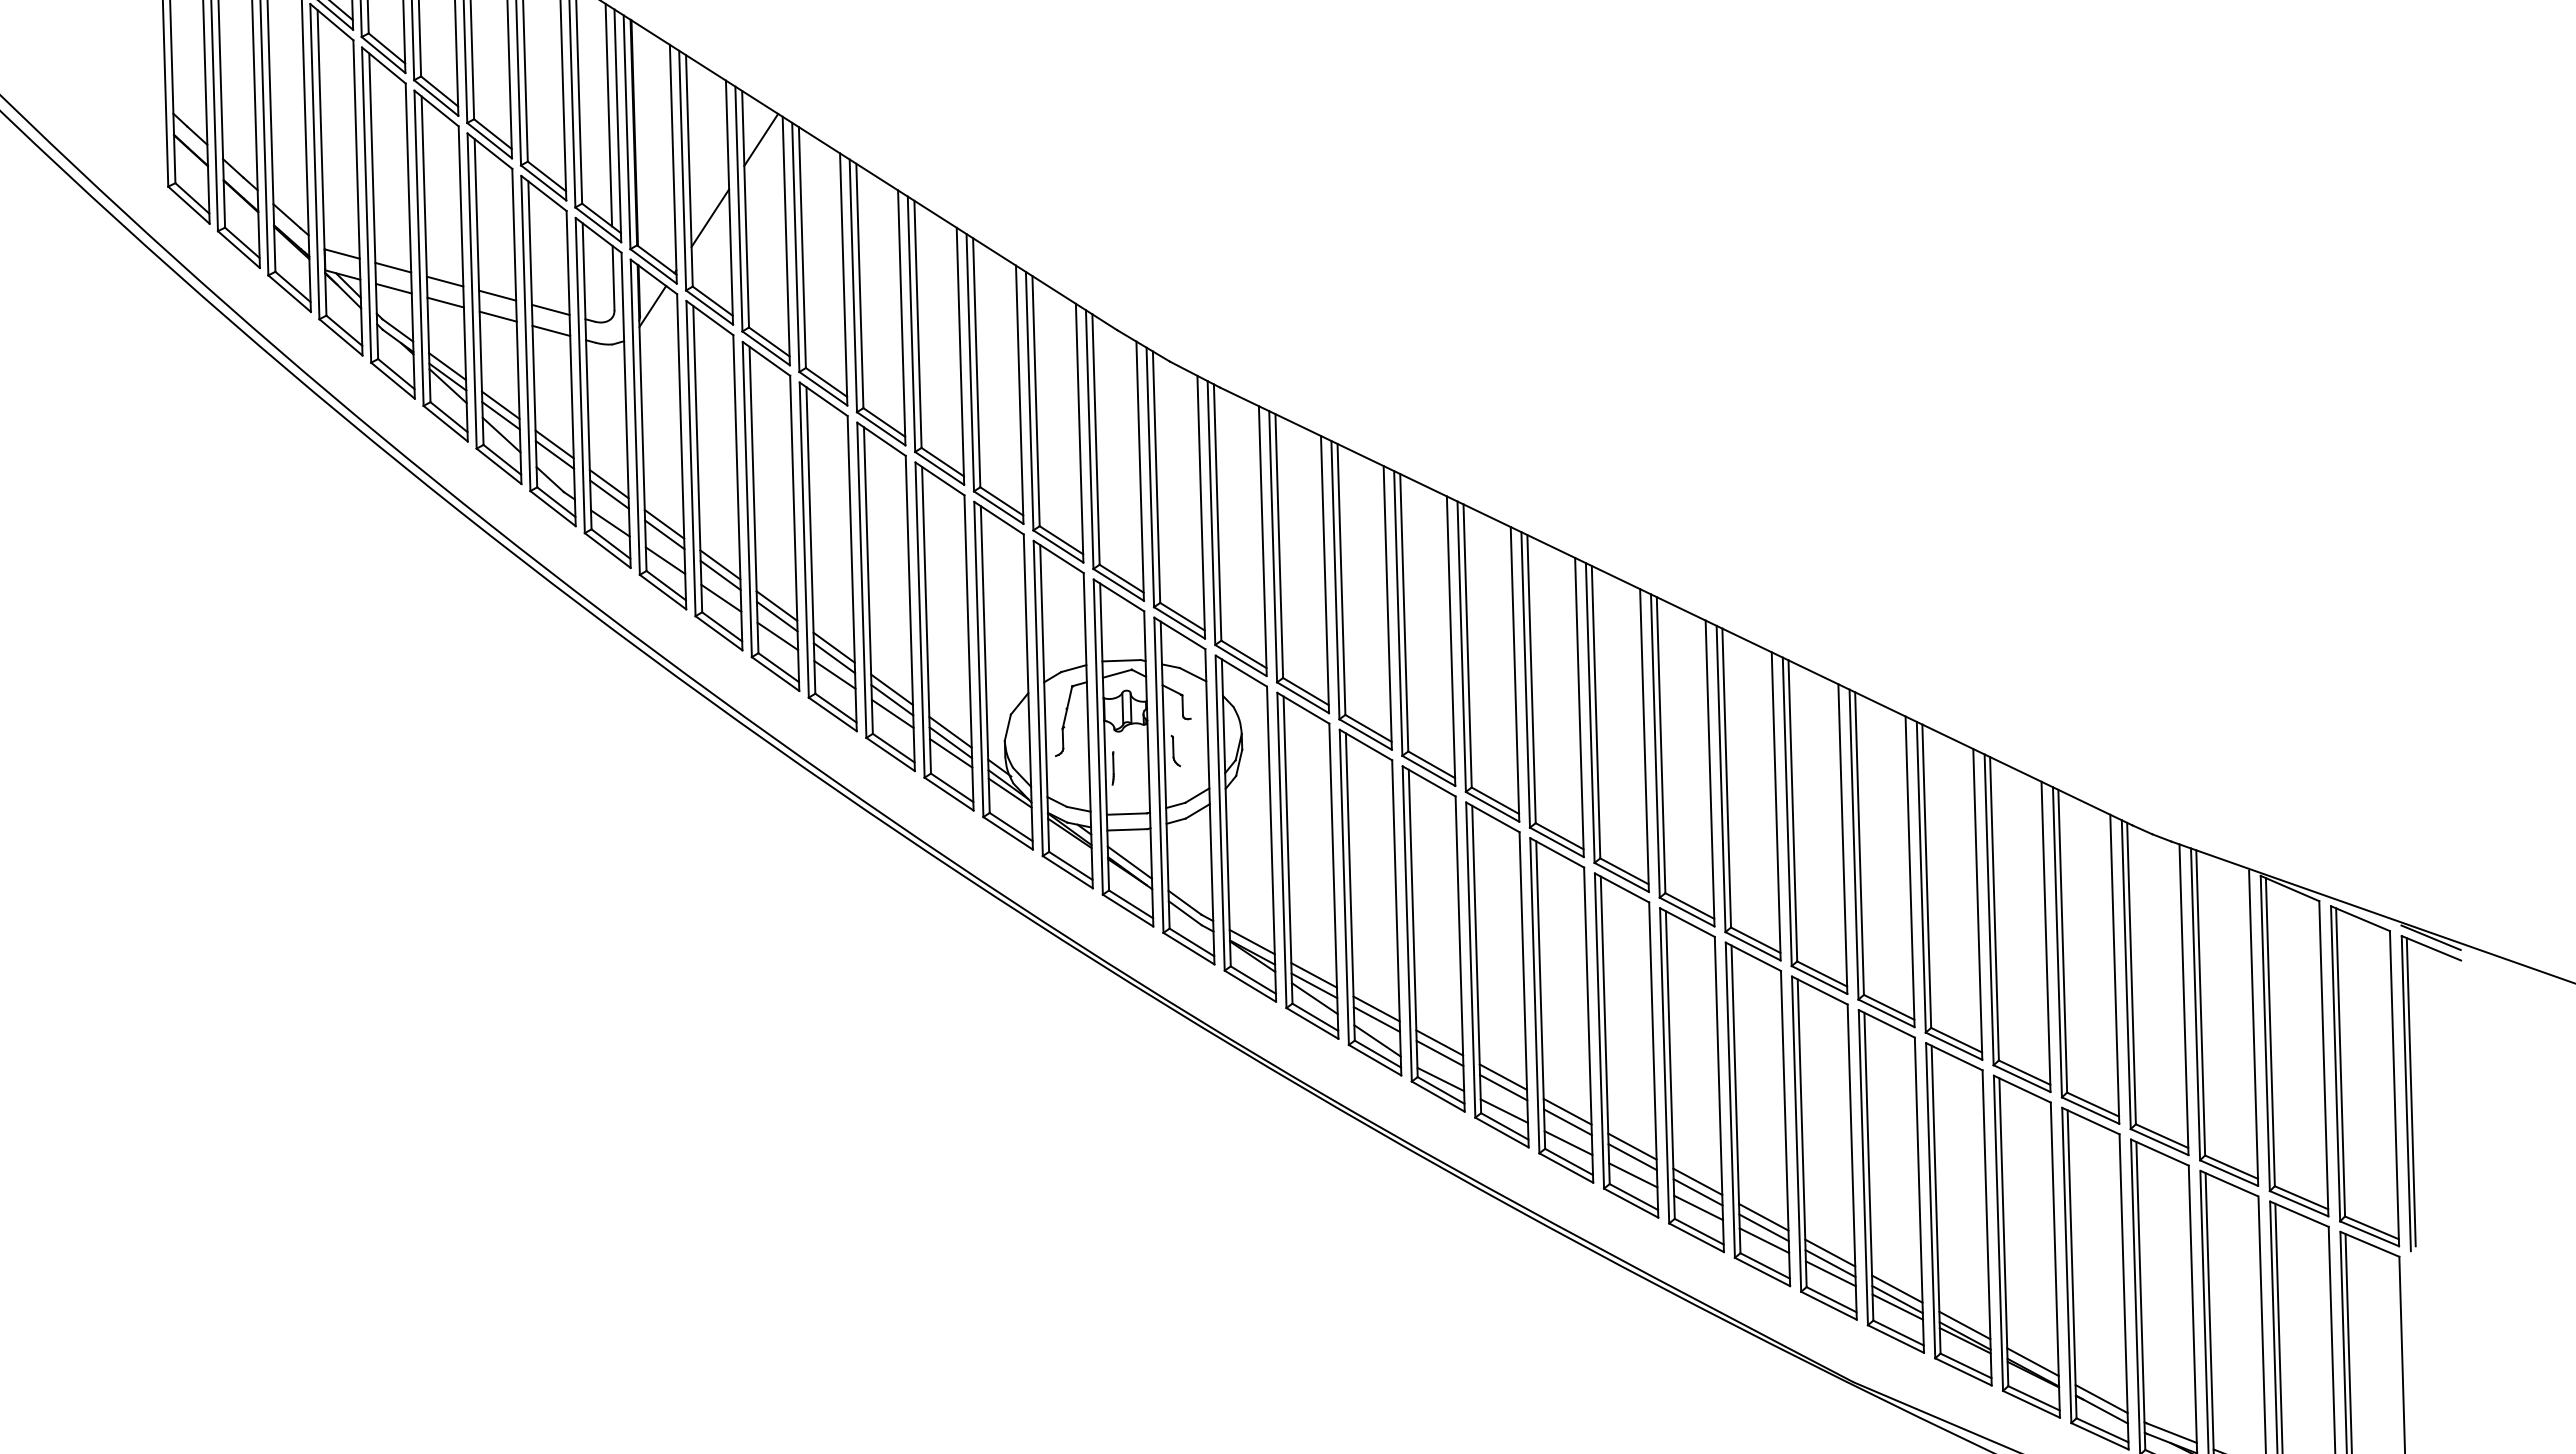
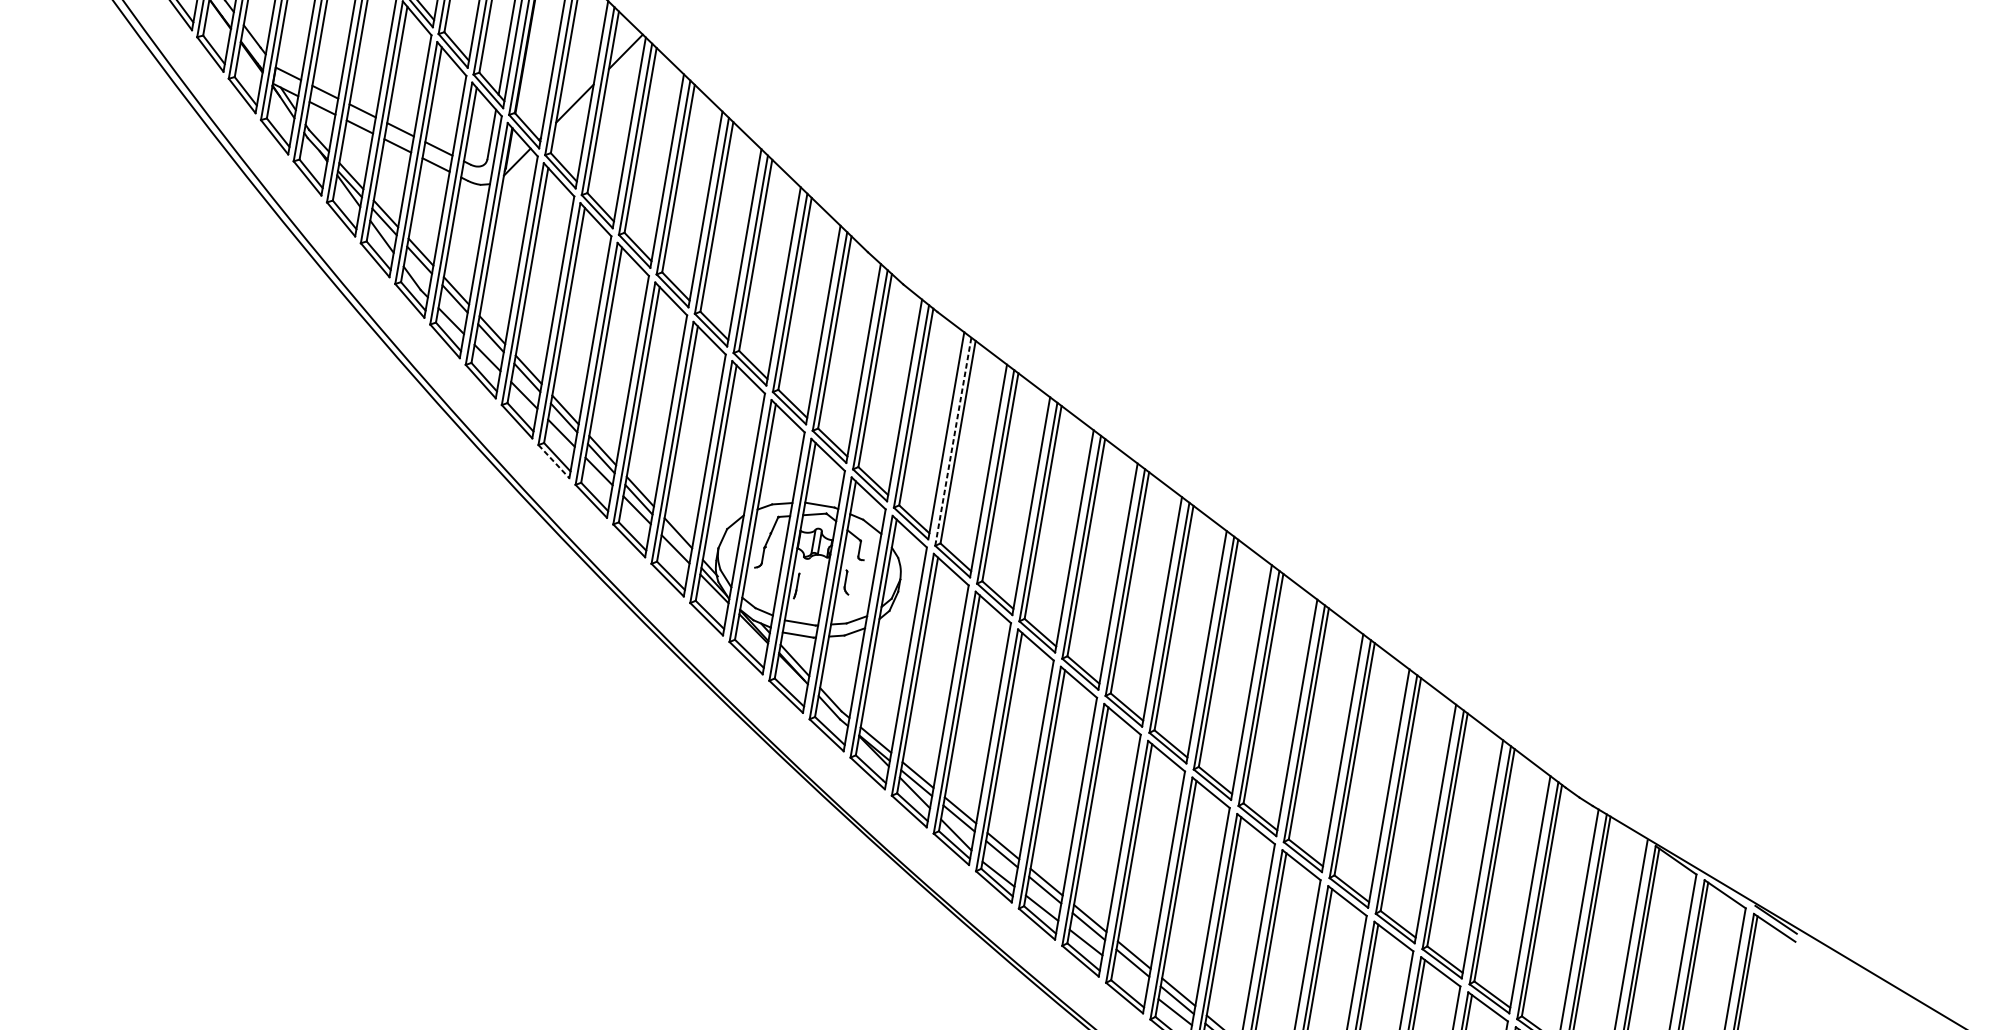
line: (1273, 546) -> (953, 441), solid -> dashed
line: (775, 674) -> (553, 461), solid -> dashed
line: (950, 742) -> (676, 540), removed
line: (1633, 1175) -> (1130, 977), removed

